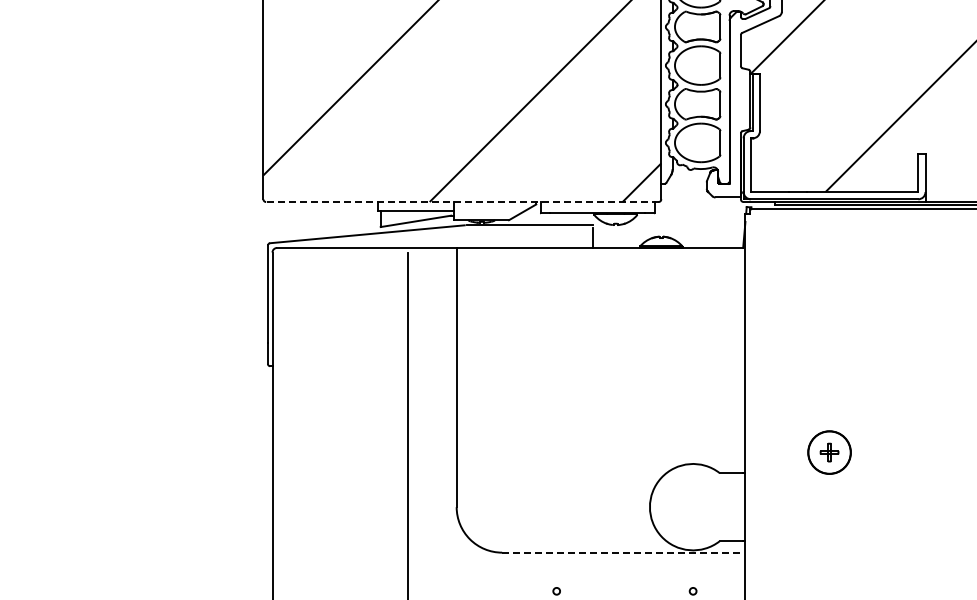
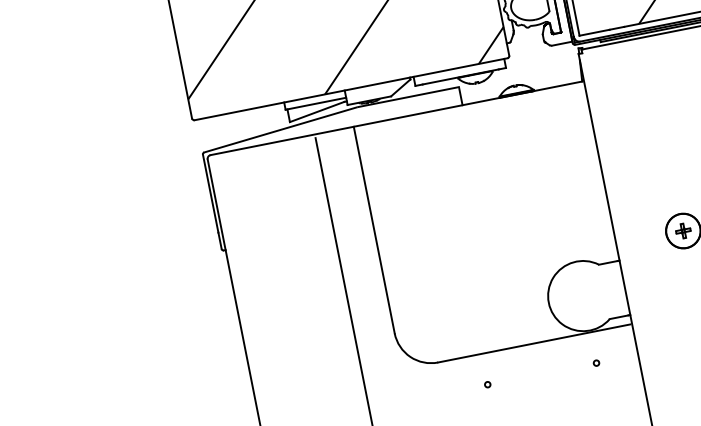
line: (461, 202) -> (350, 89), dashed -> solid
line: (622, 552) -> (534, 343), dashed -> solid

